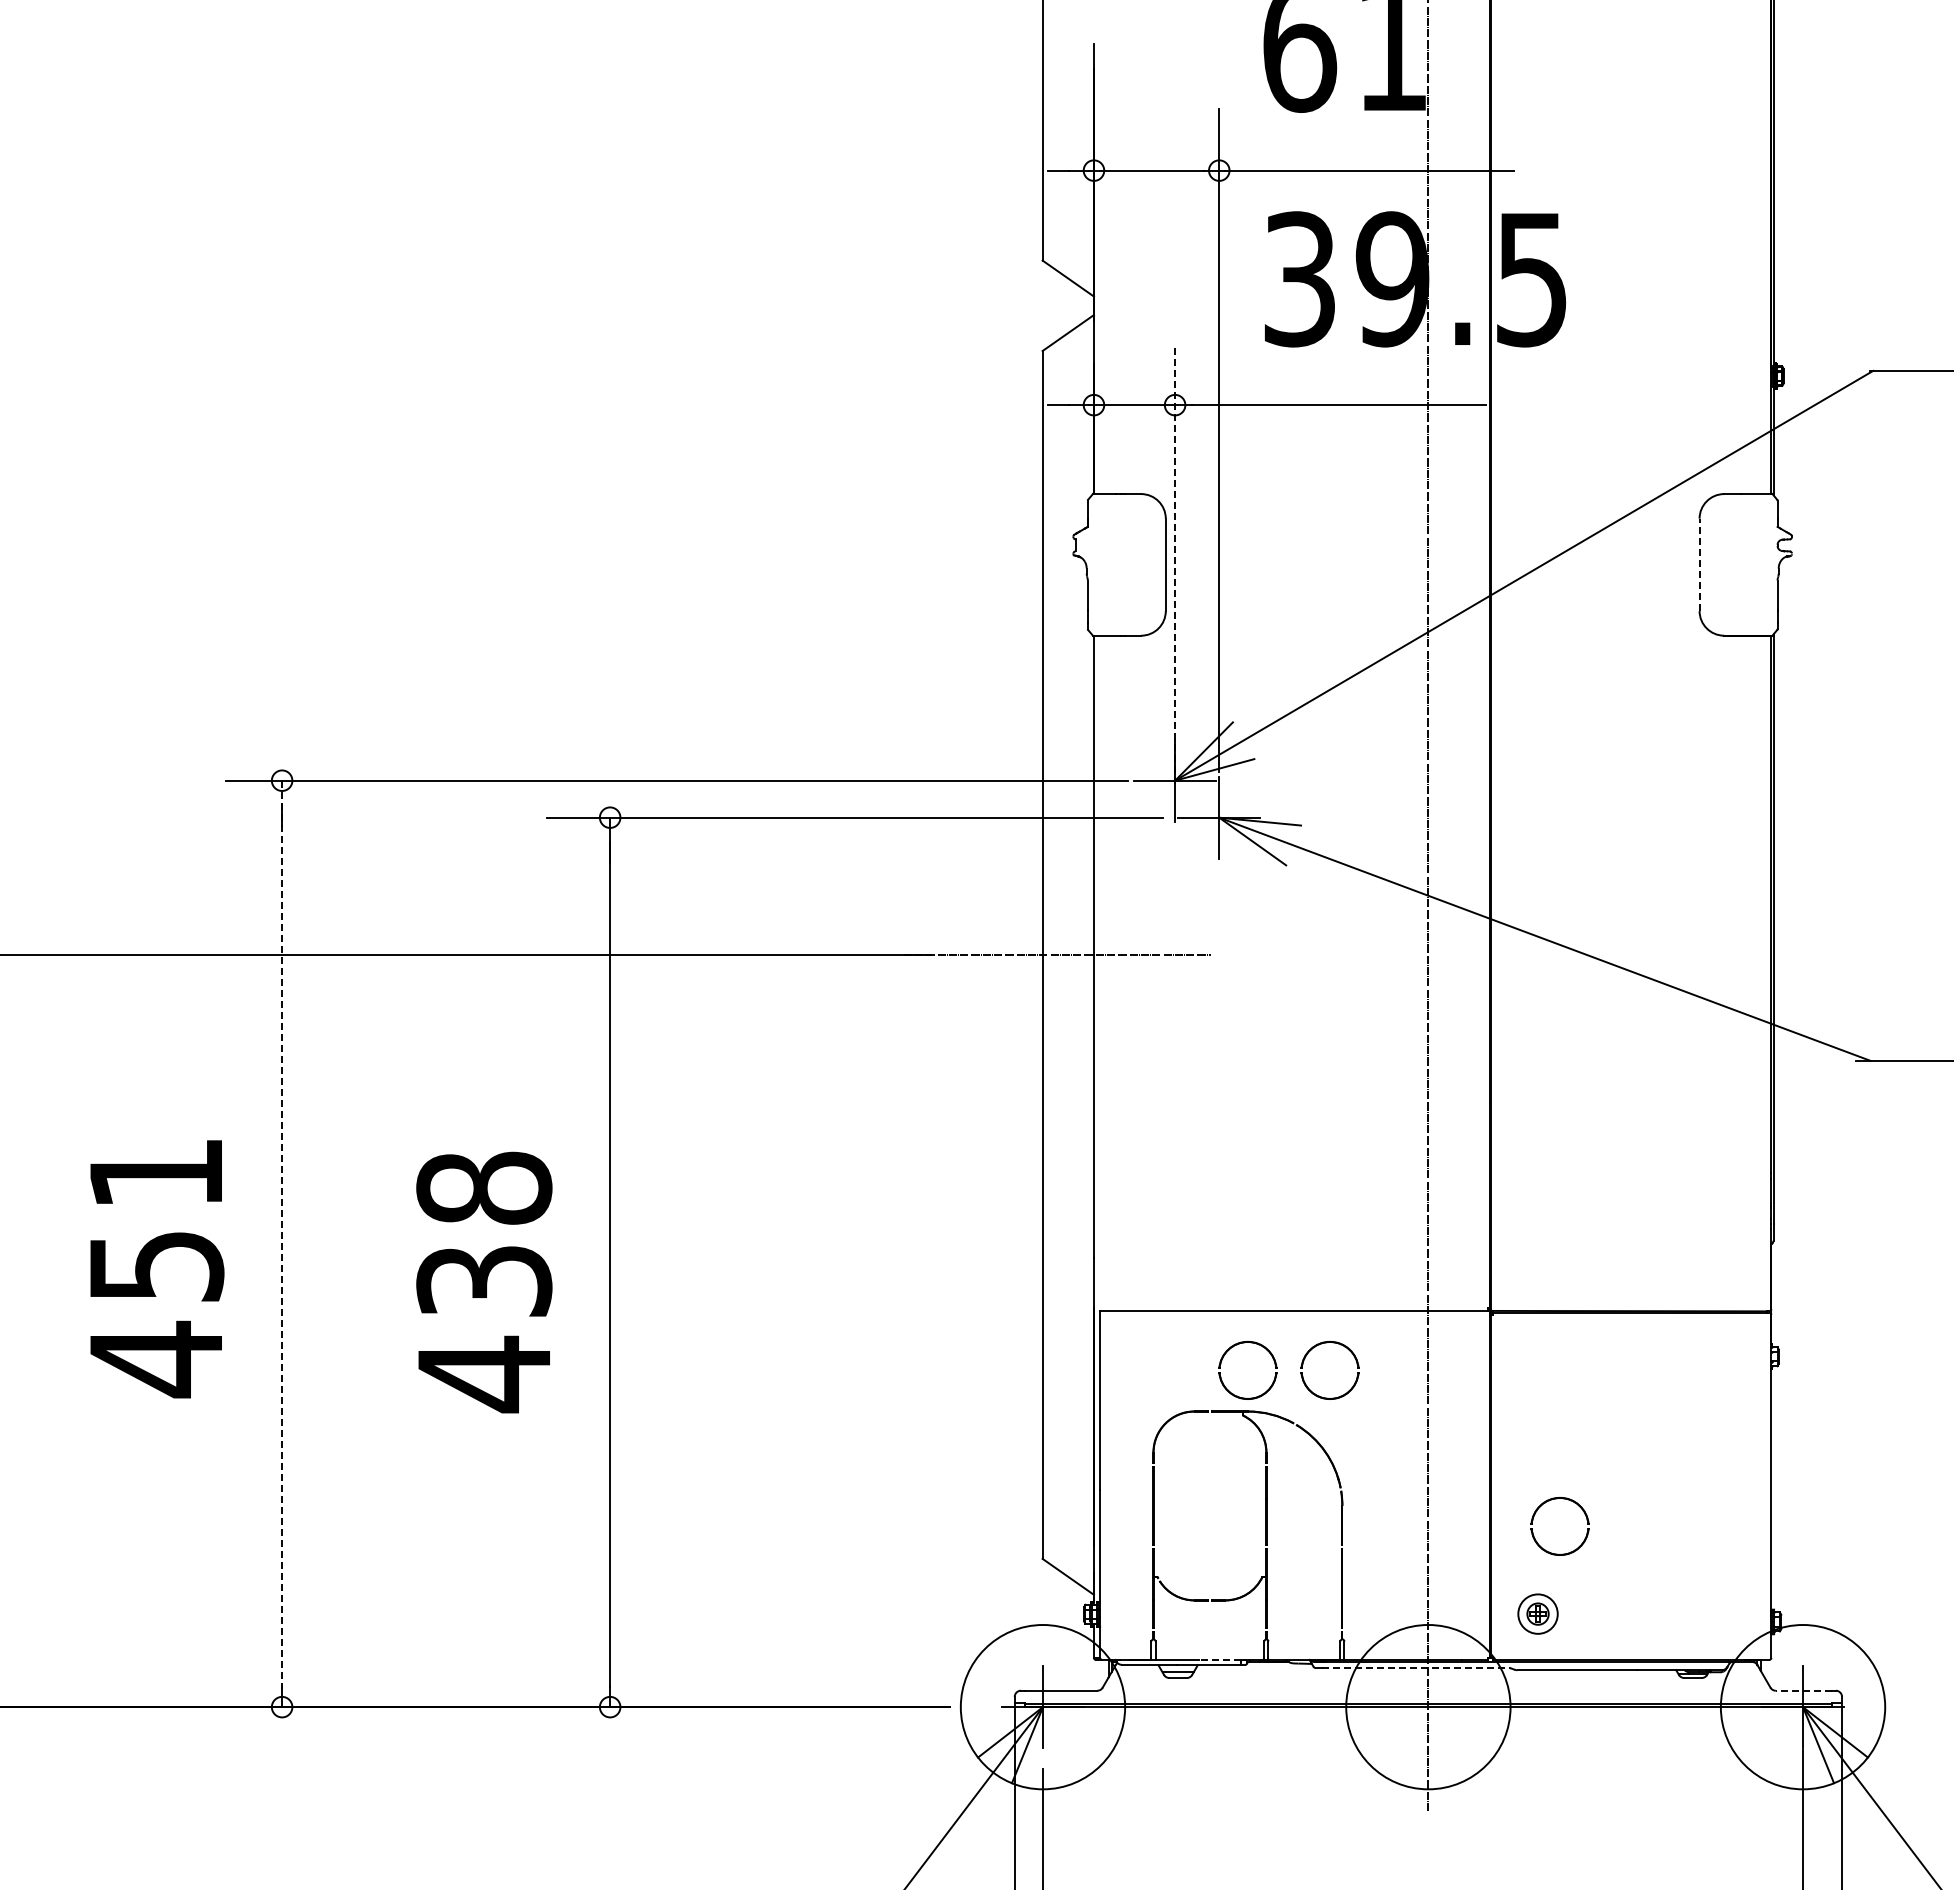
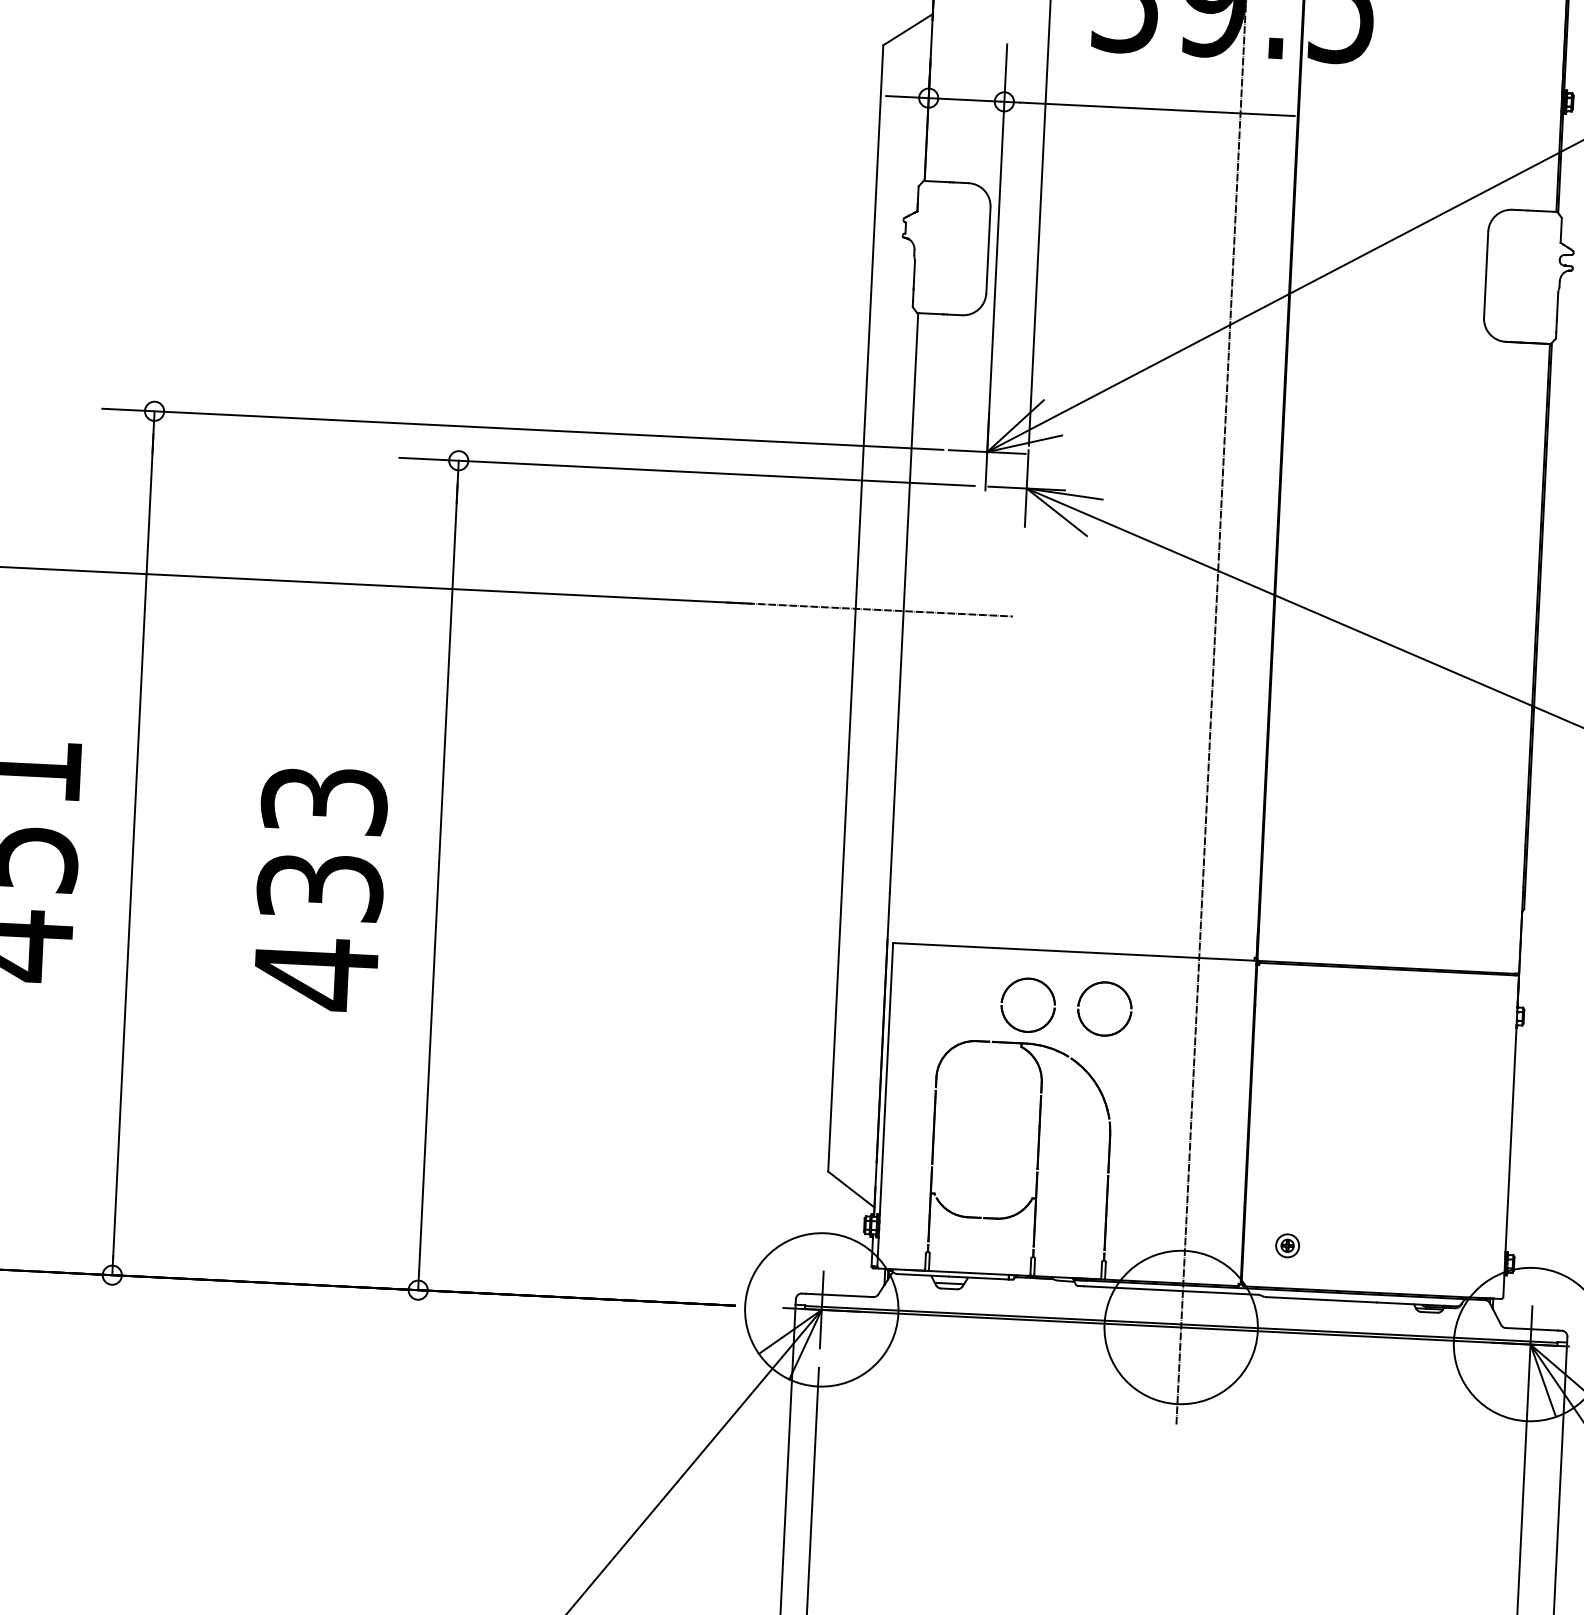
line: (1175, 563) -> (997, 249), dashed -> solid
line: (1699, 564) -> (1486, 274), dashed -> solid
text: (484, 1187) -> (324, 799), 438 -> 433
line: (282, 1234) -> (134, 834), dashed -> solid
part: (1534, 1517) -> (1288, 1155), removed
part: (1537, 1614) -> (1287, 1246), size x0.62
line: (1219, 1659) -> (988, 1273), dashed -> solid
line: (1416, 1668) -> (1171, 1290), dashed -> solid
line: (1803, 1690) -> (1531, 1329), dashed -> solid

